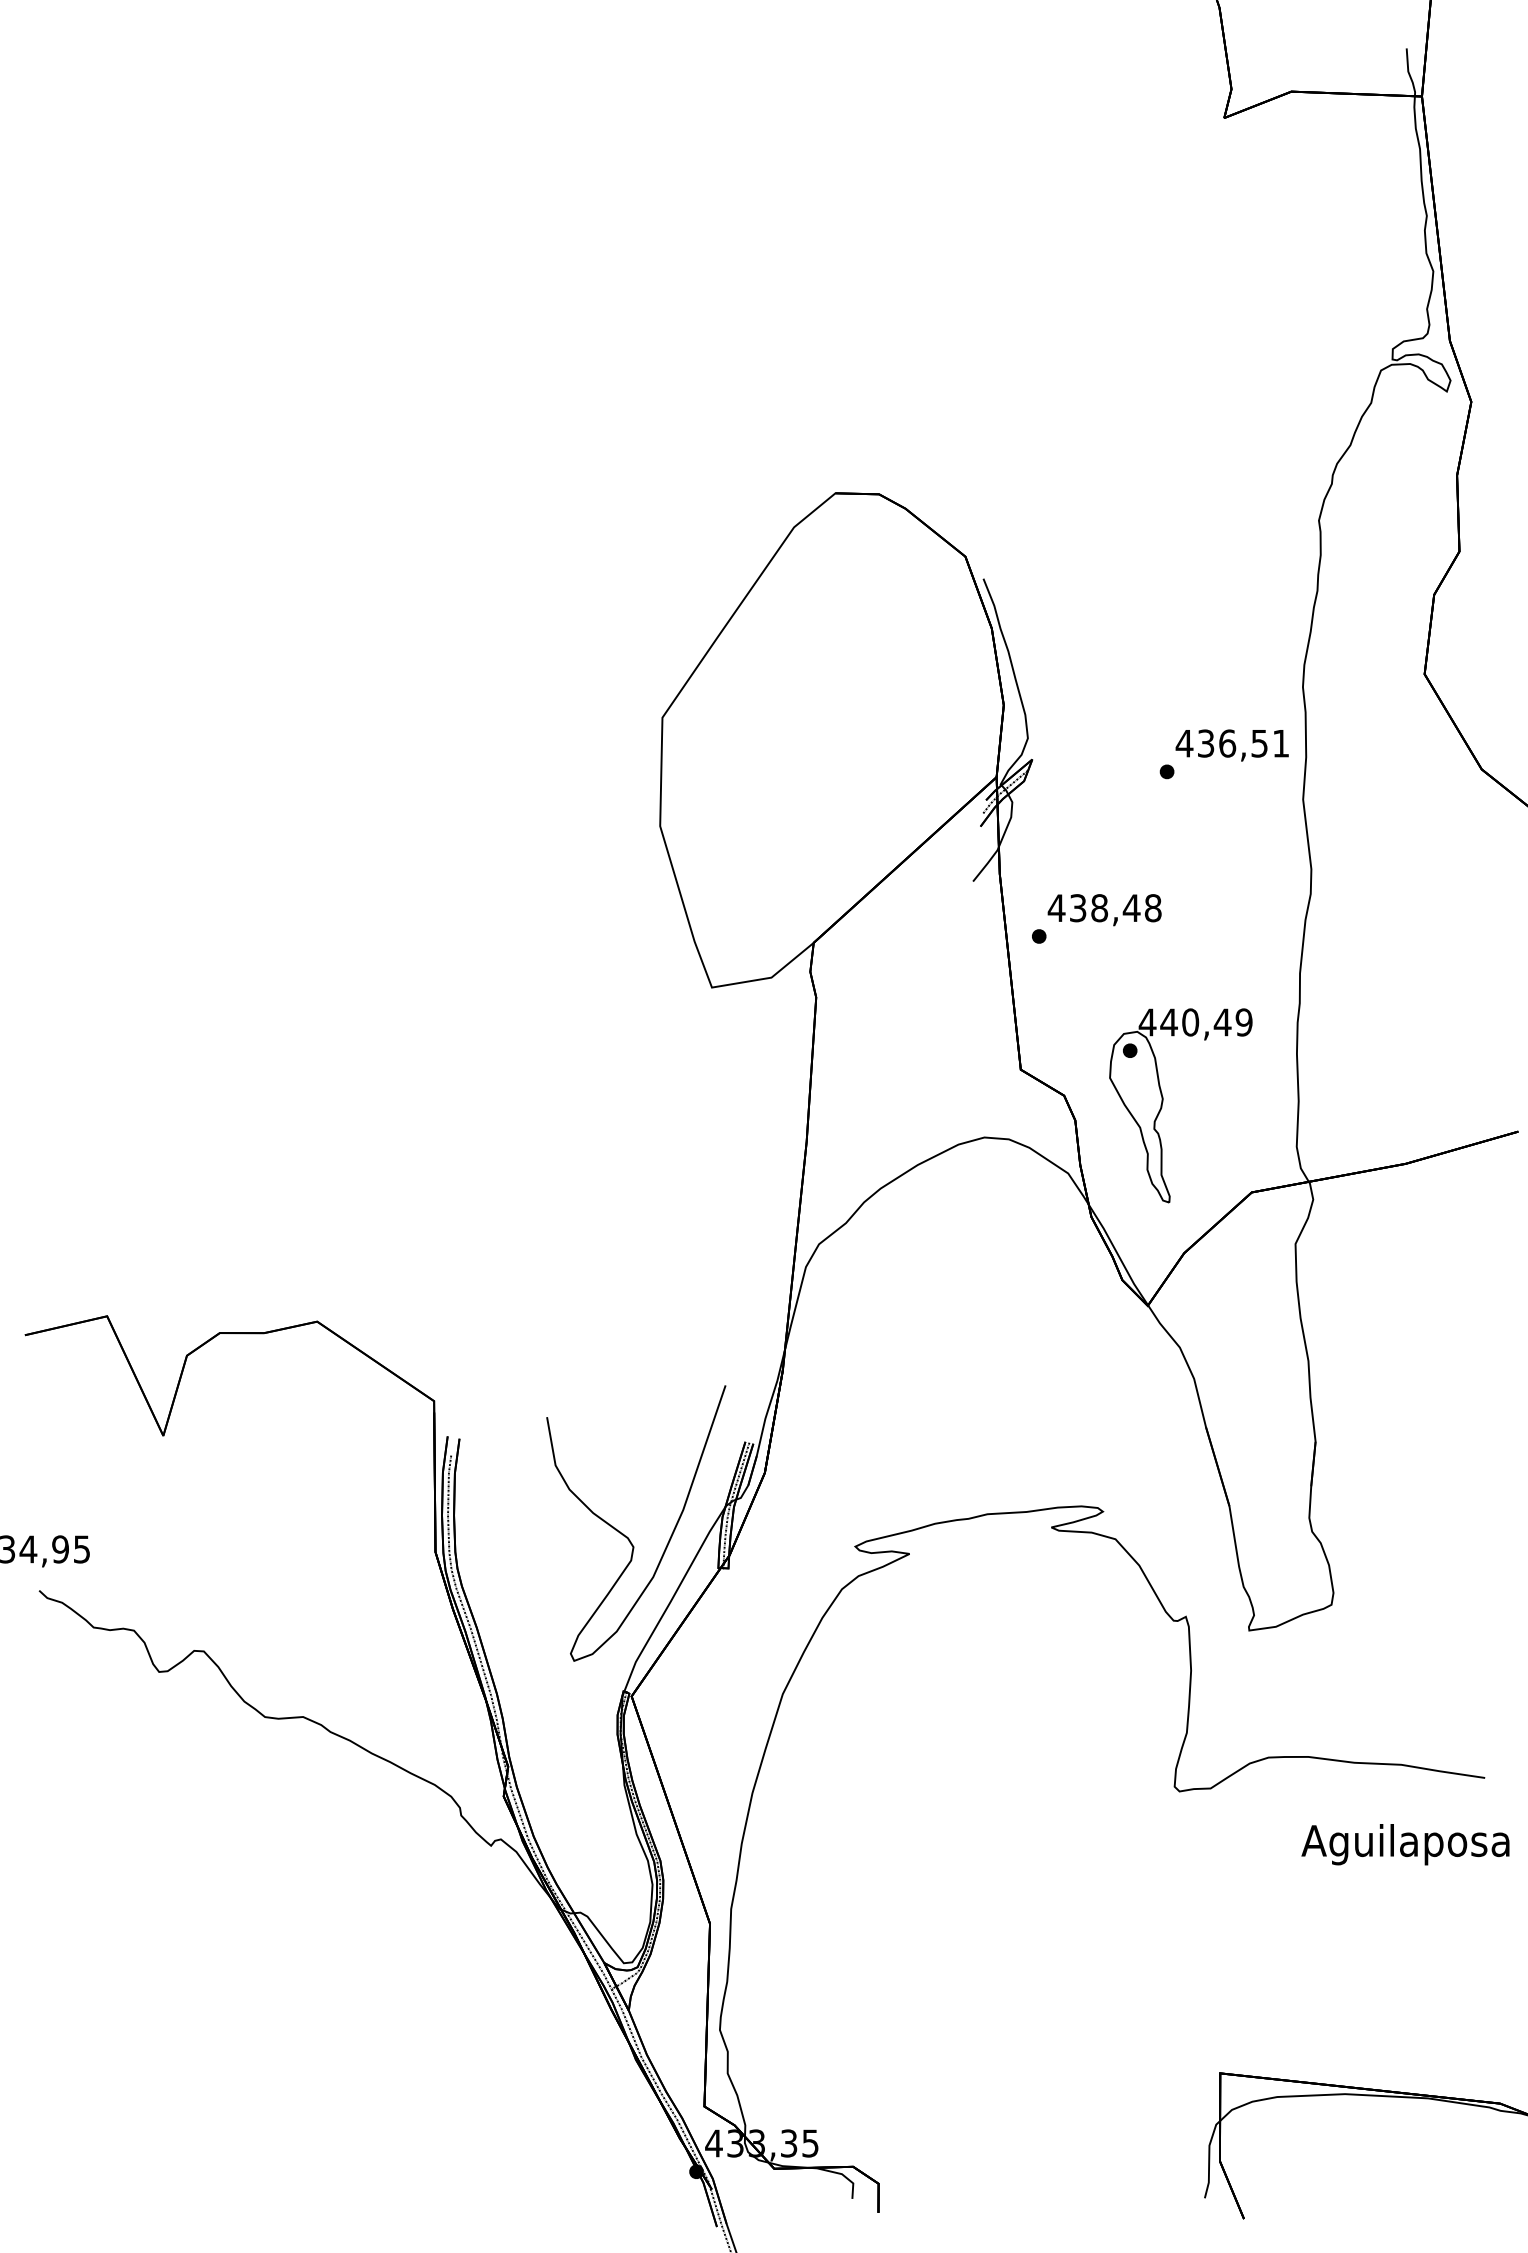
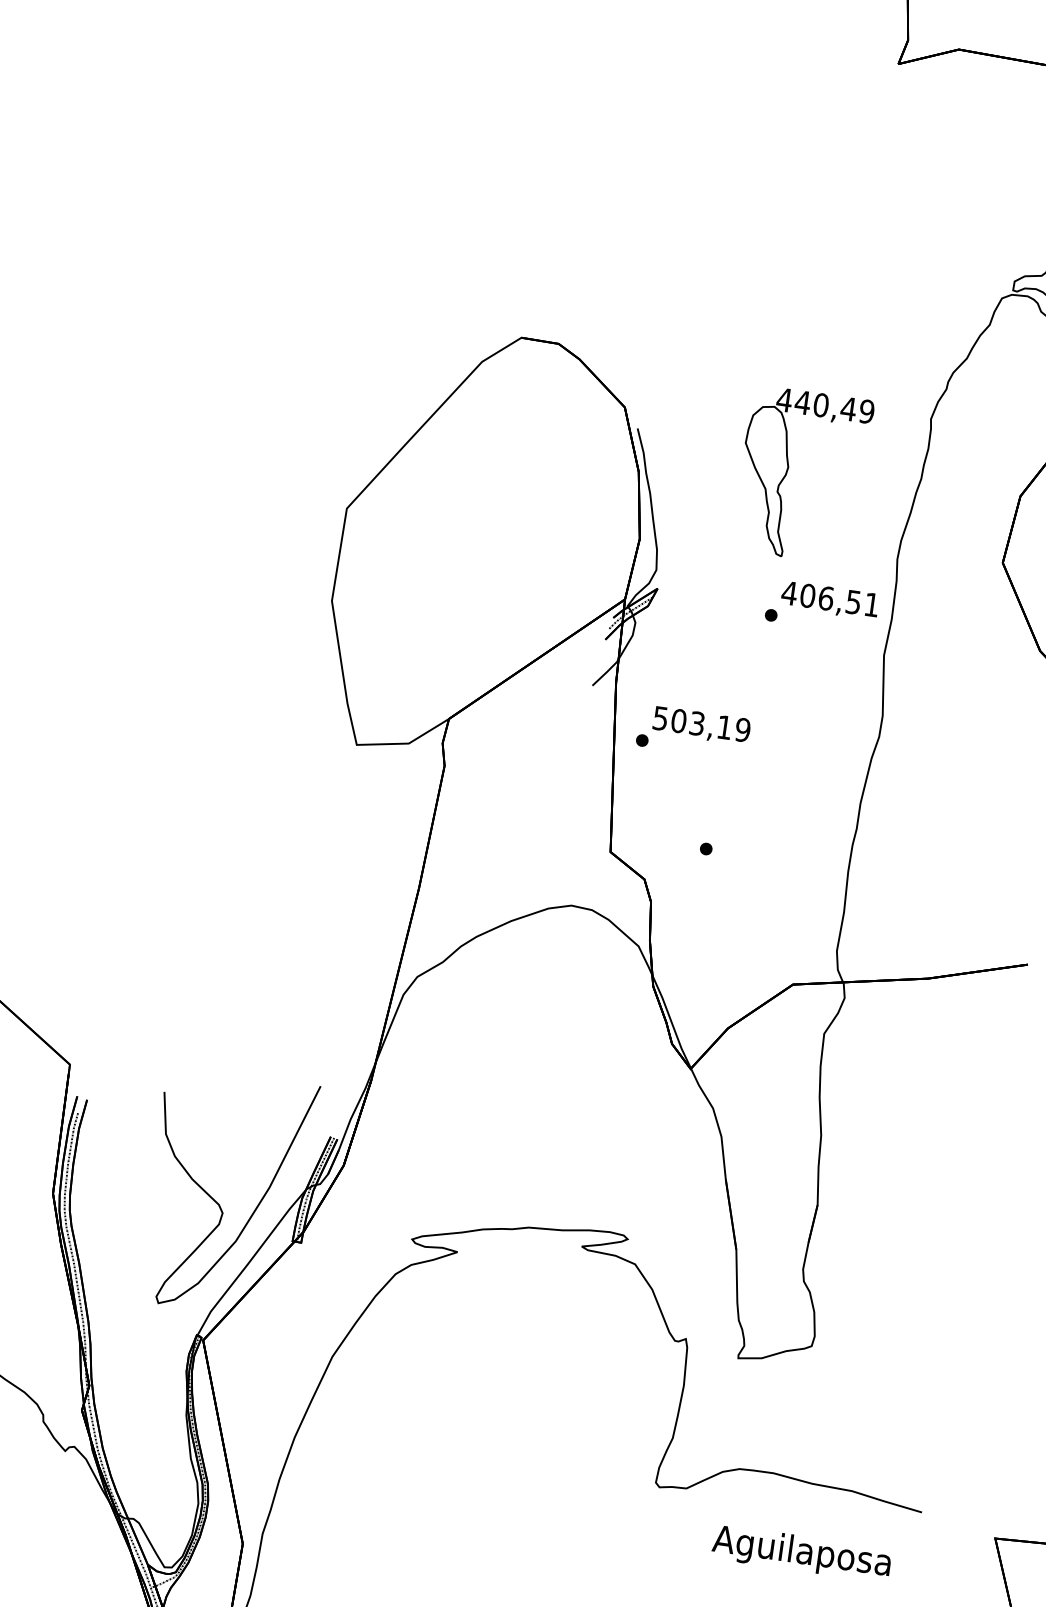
text: (1205, 743) -> (807, 595), 436,51 -> 406,51
text: (1104, 908) -> (701, 724), 438,48 -> 503,19
part: (1163, 1102) -> (788, 470), moved
text: (1405, 1844) -> (801, 1553), moved

